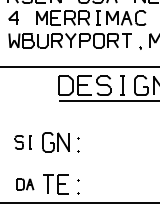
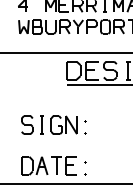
part: (22, 142) -> (31, 125), size x1.43
part: (25, 184) -> (34, 165), size x1.67

